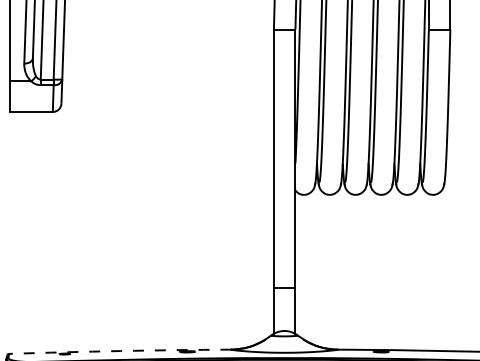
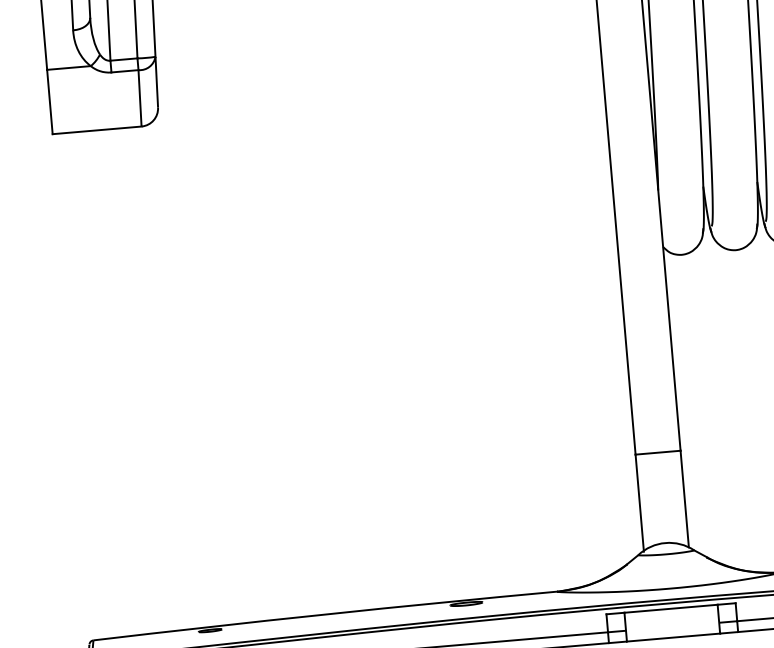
arc: (120, 351) -> (326, 615), dashed -> solid

